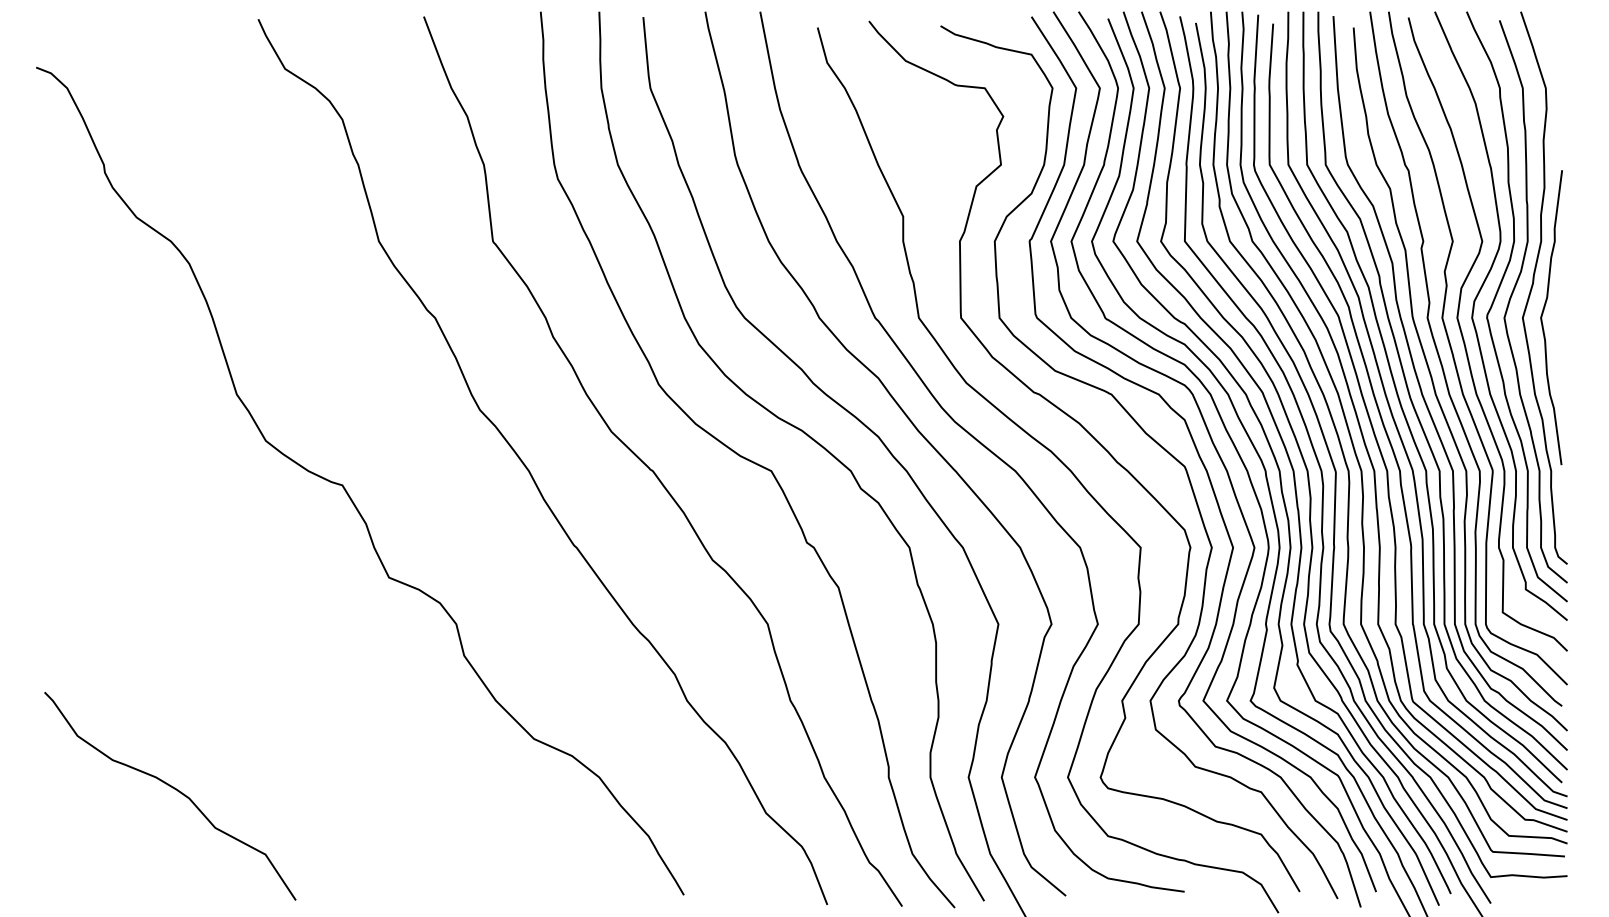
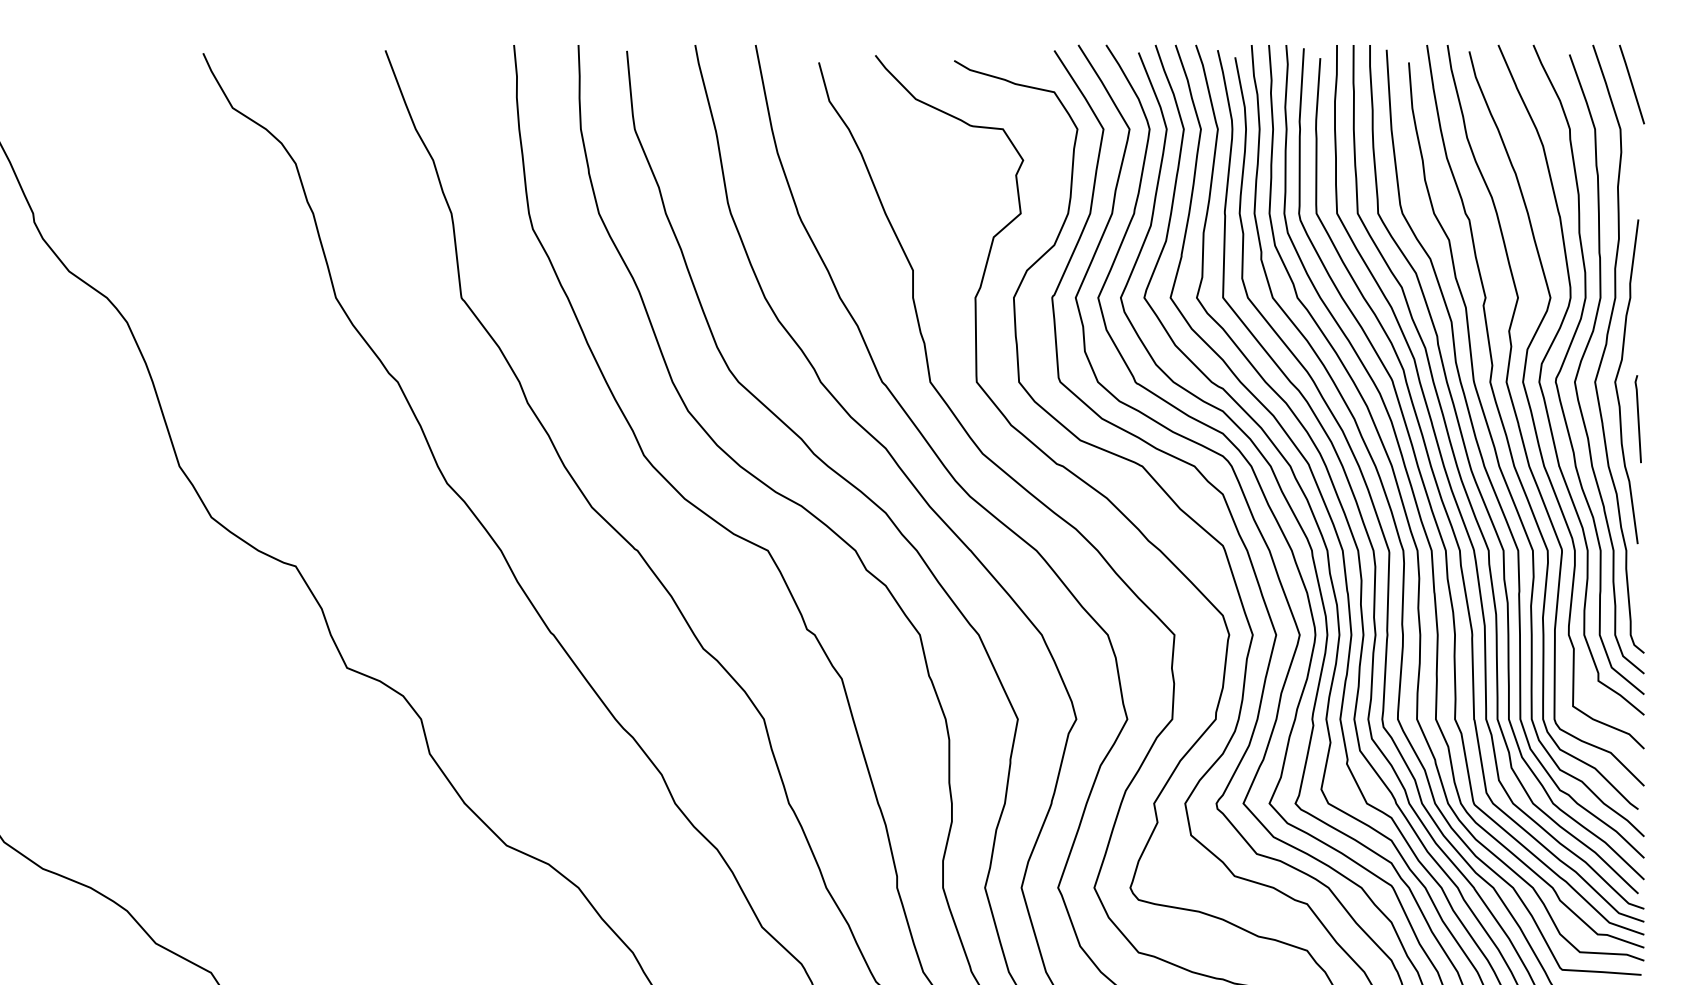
line: (1556, 47) -> (1632, 84), added
line: (1561, 351) -> (1637, 419), added

